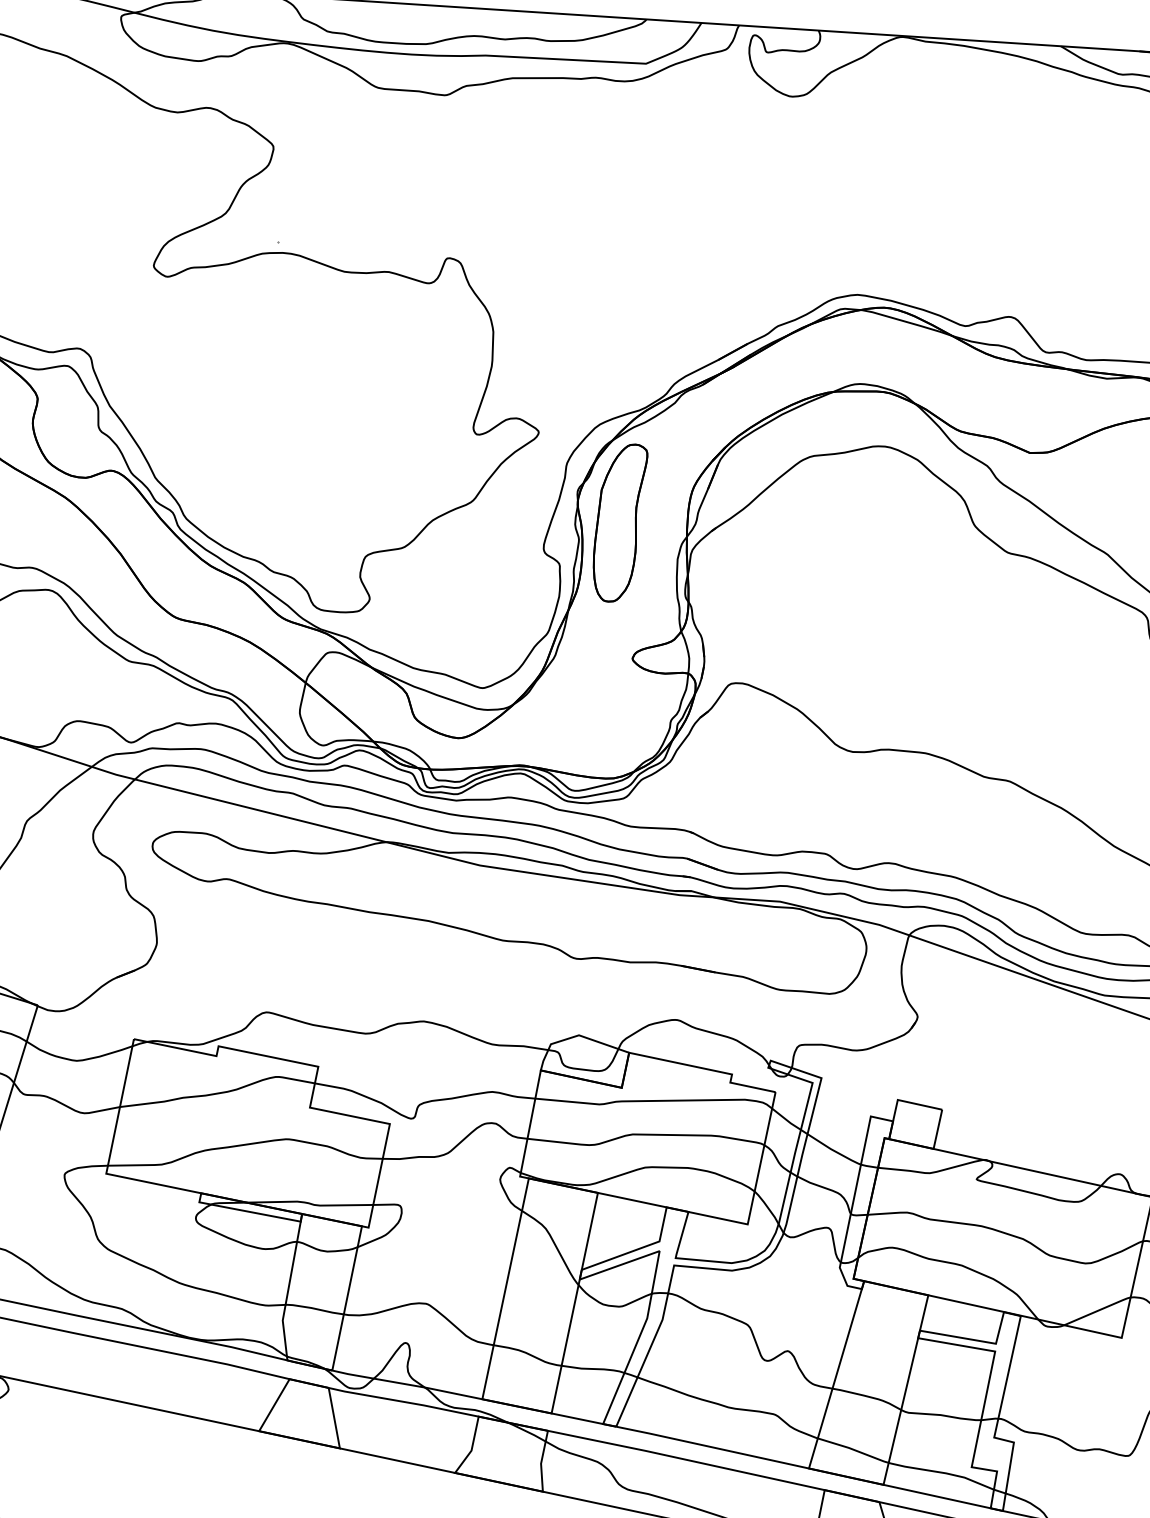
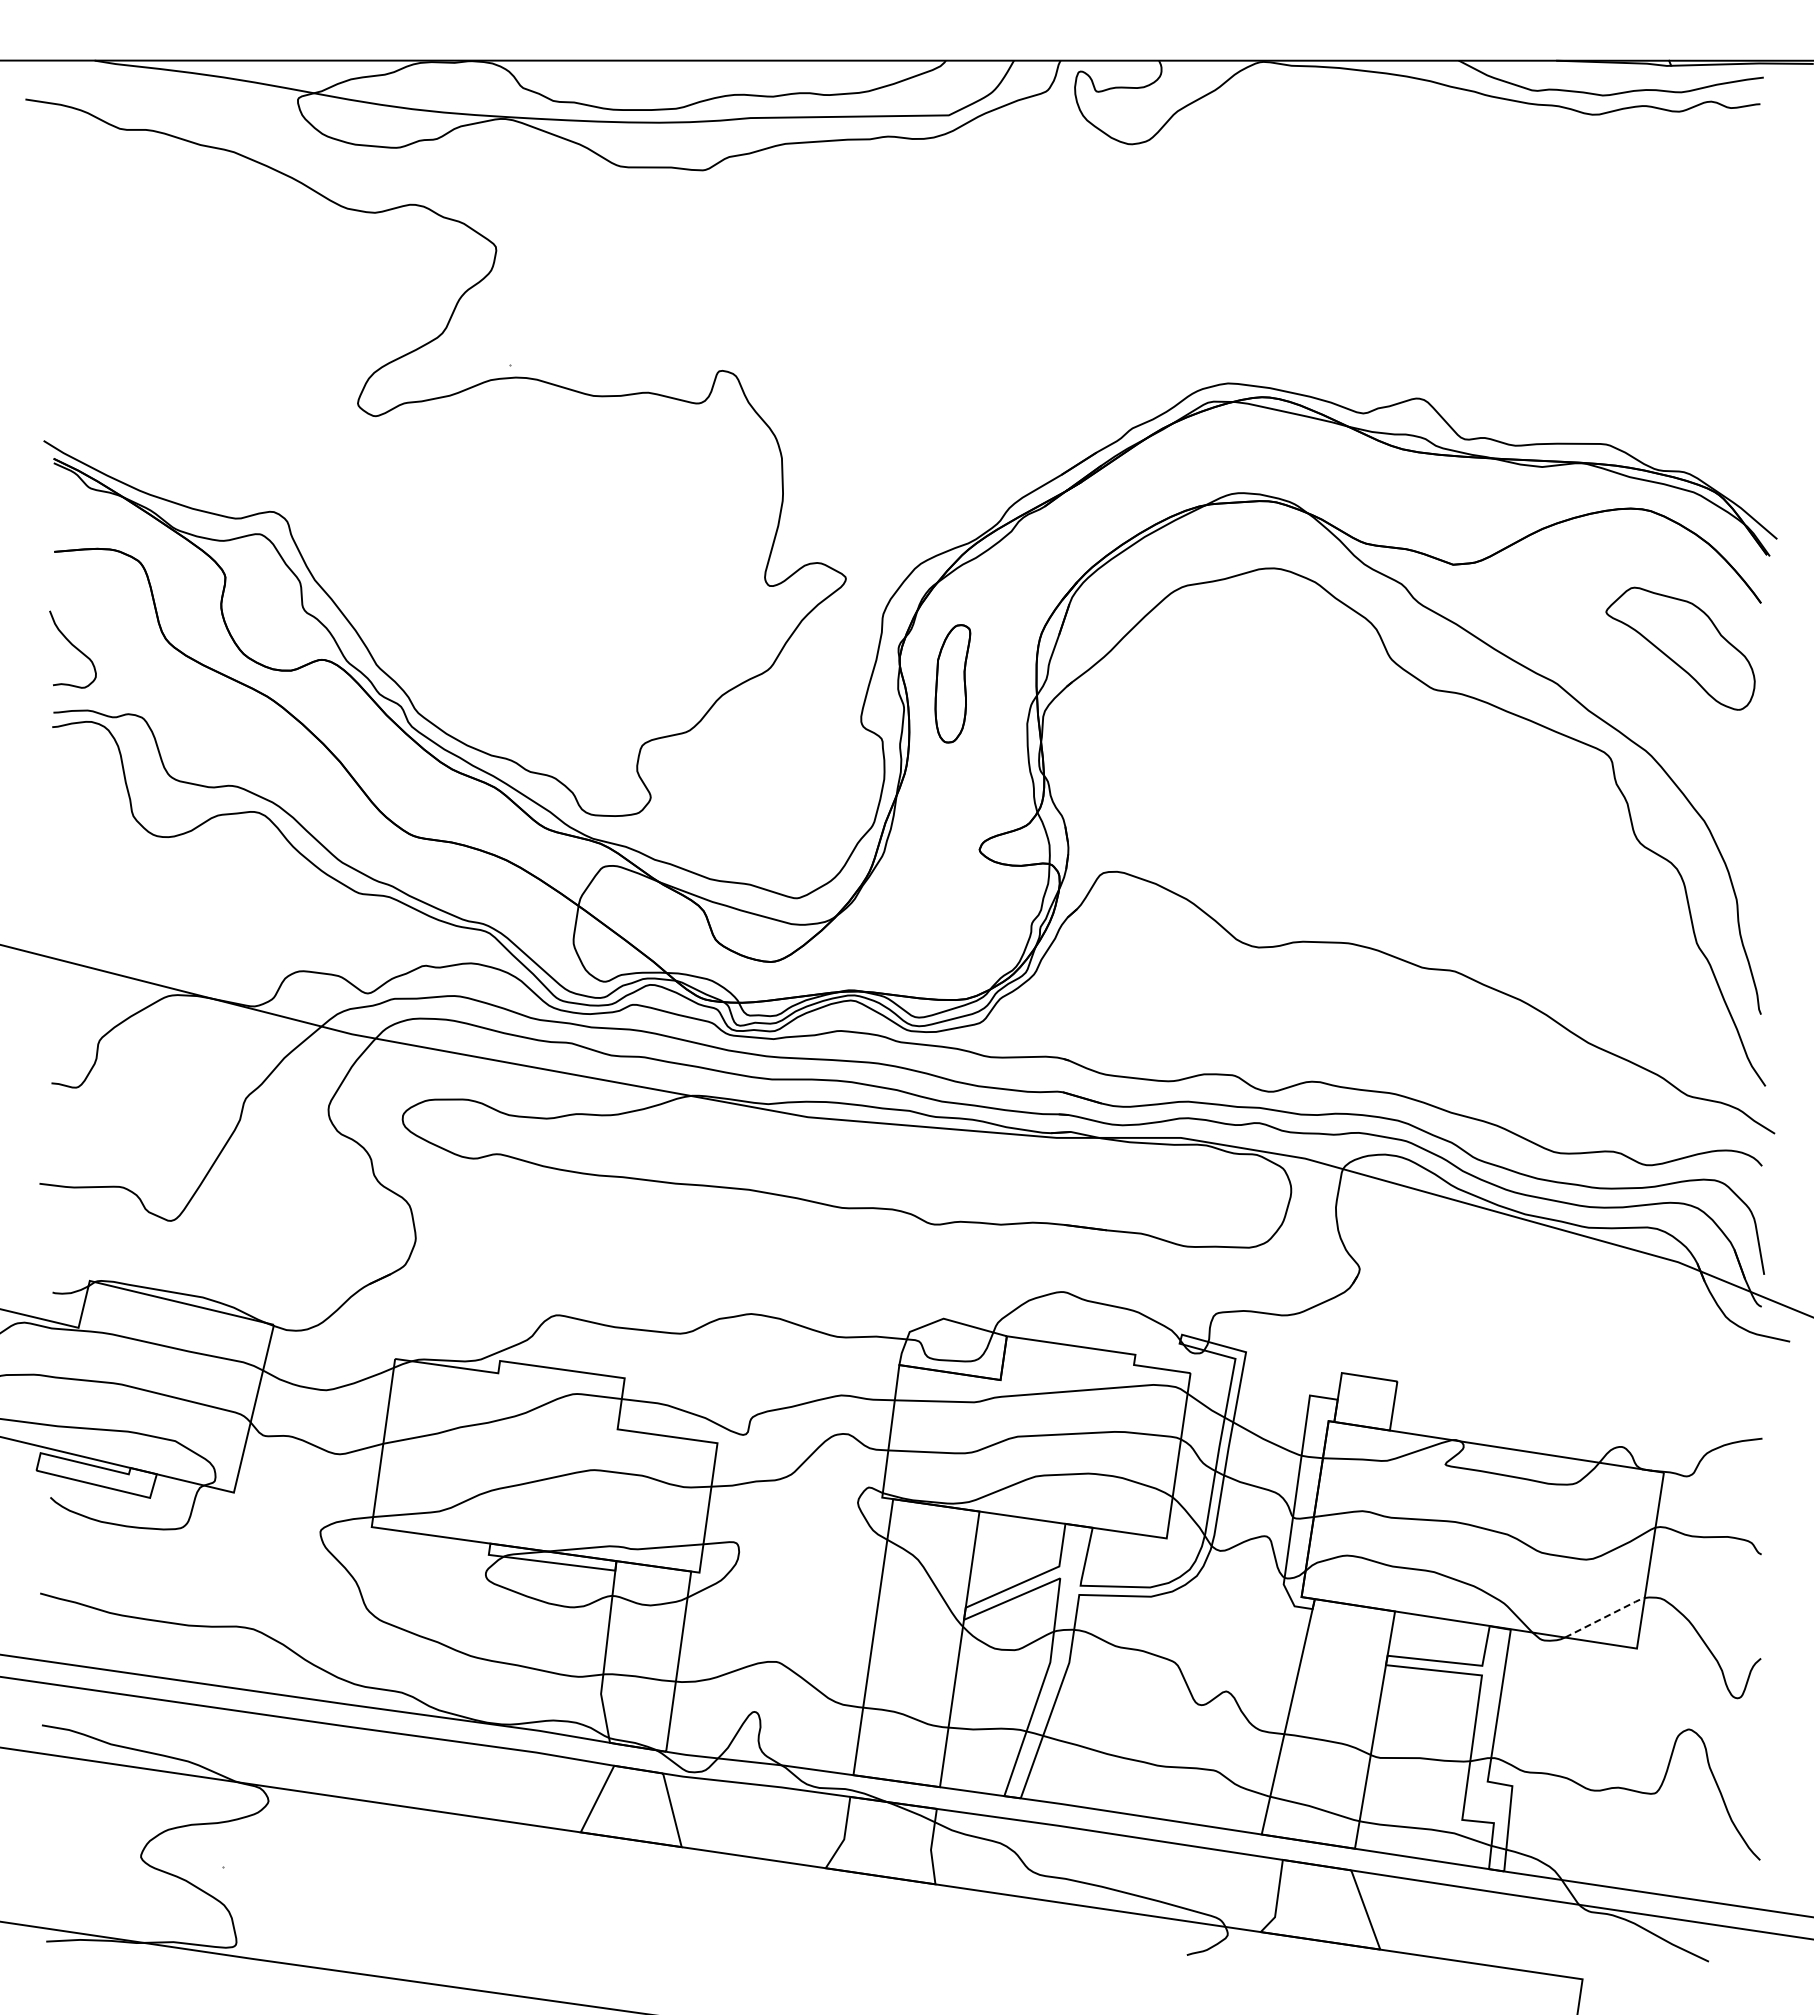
part: (619, 522) -> (952, 683), size x0.6
line: (1098, 1310) -> (1606, 1616), solid -> dashed

